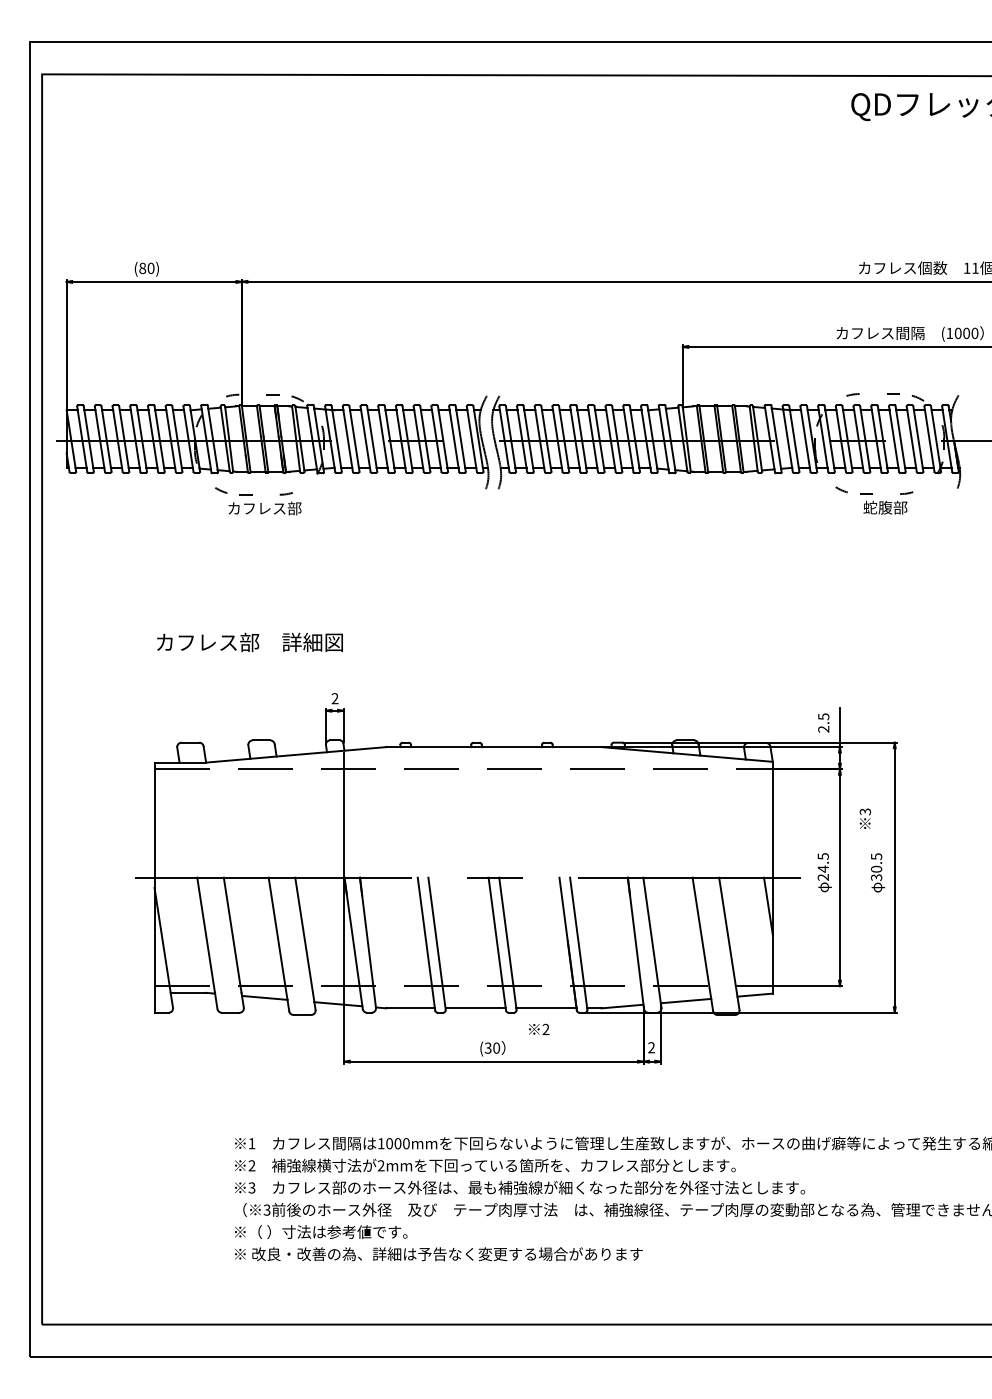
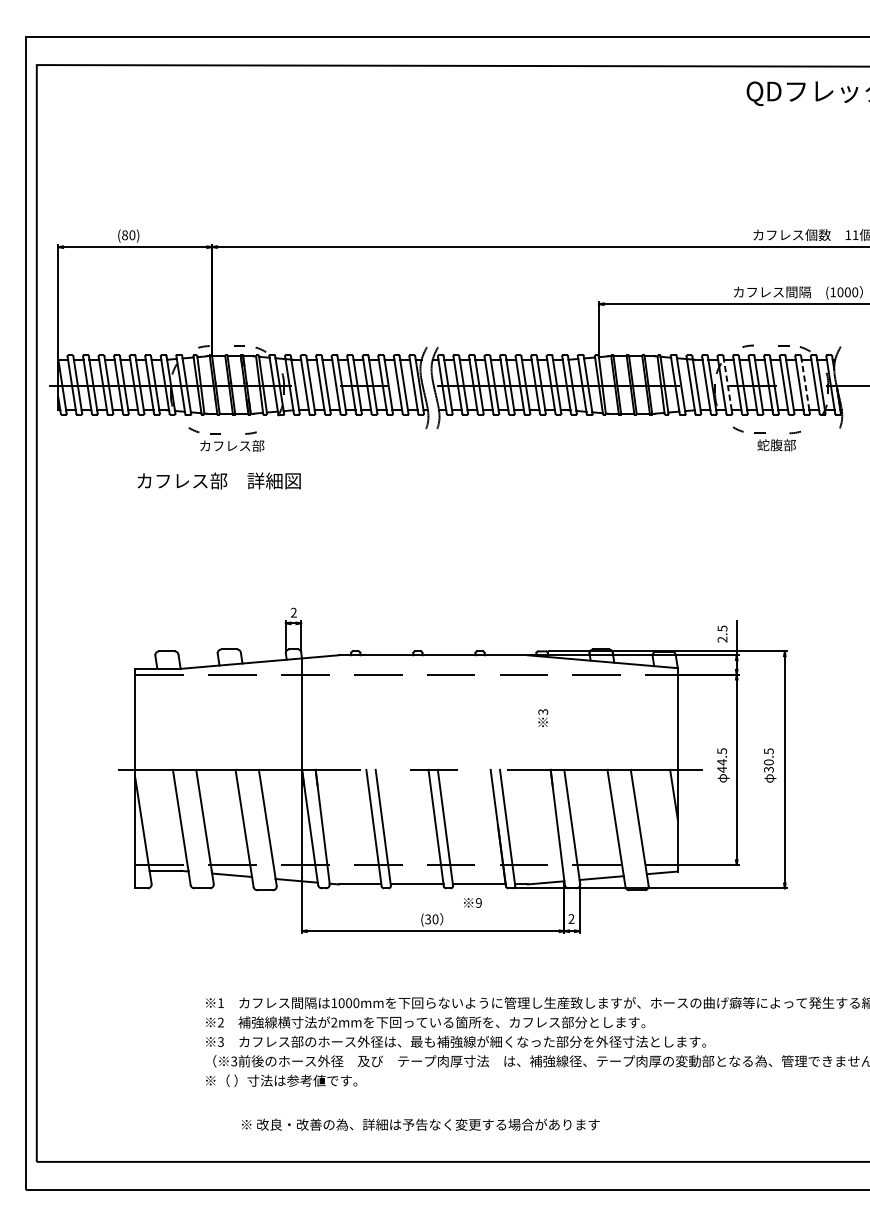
line: (829, 438) -> (727, 384), solid -> dashed
line: (918, 438) -> (805, 384), solid -> dashed
text: (249, 642) -> (218, 481), moved
text: (864, 818) -> (542, 717), moved
text: (822, 877) -> (721, 769), 24.5 -> 44.5
text: (545, 1029) -> (478, 903), 2 -> 9
text: (438, 1254) -> (420, 1124), moved

